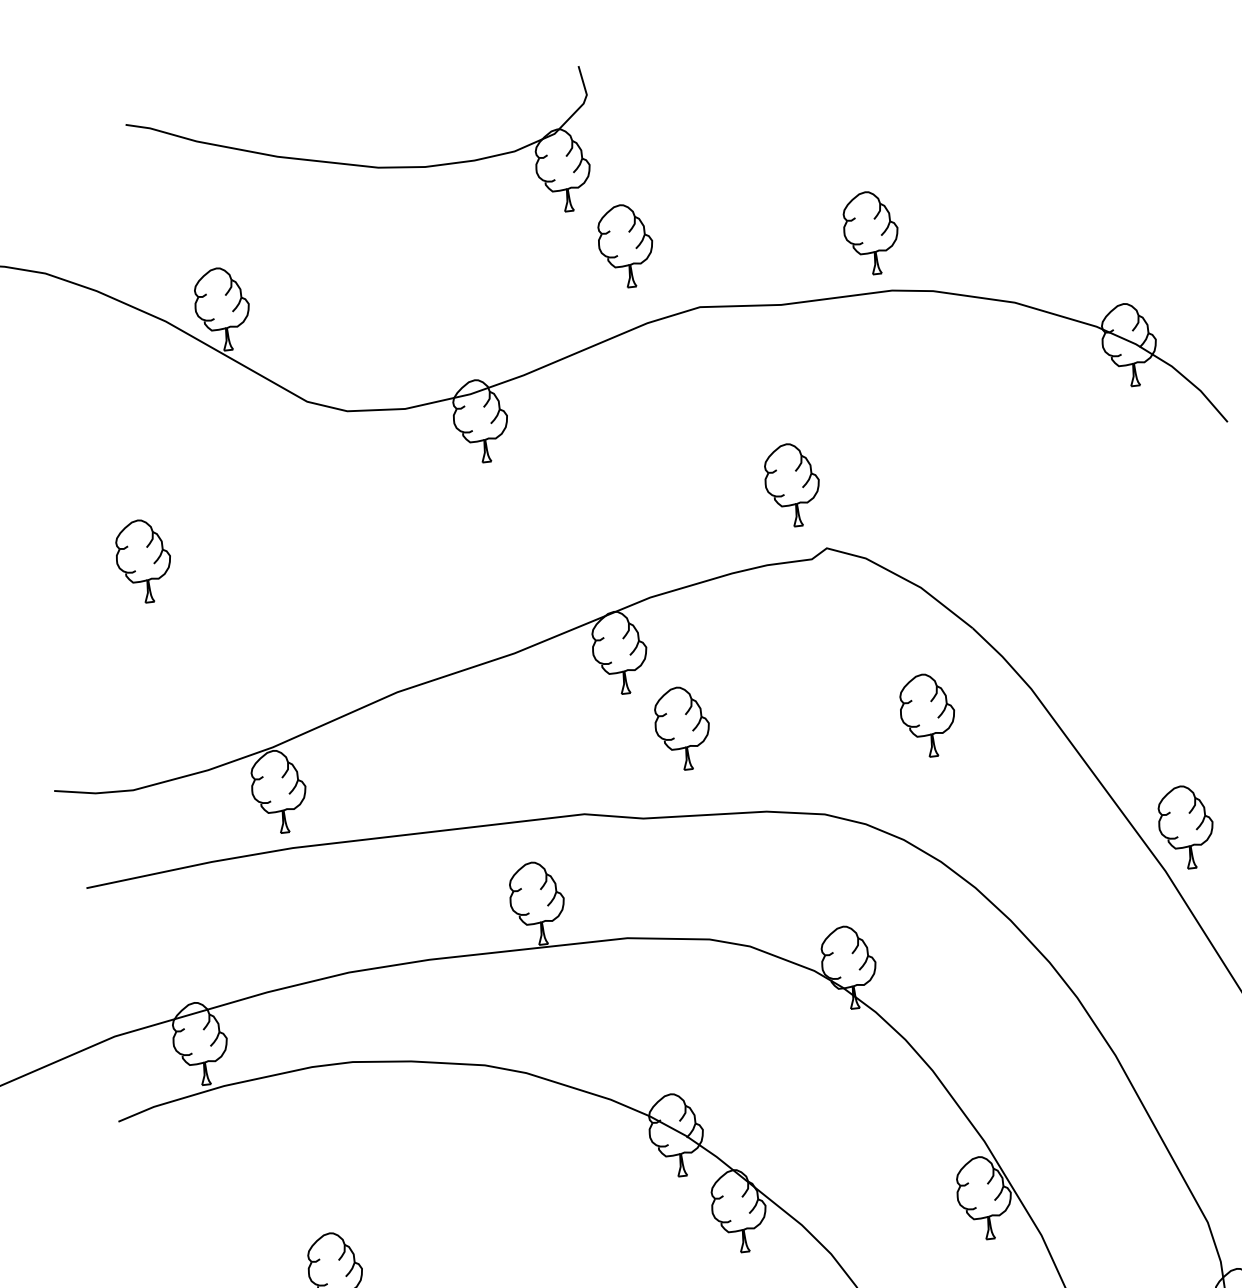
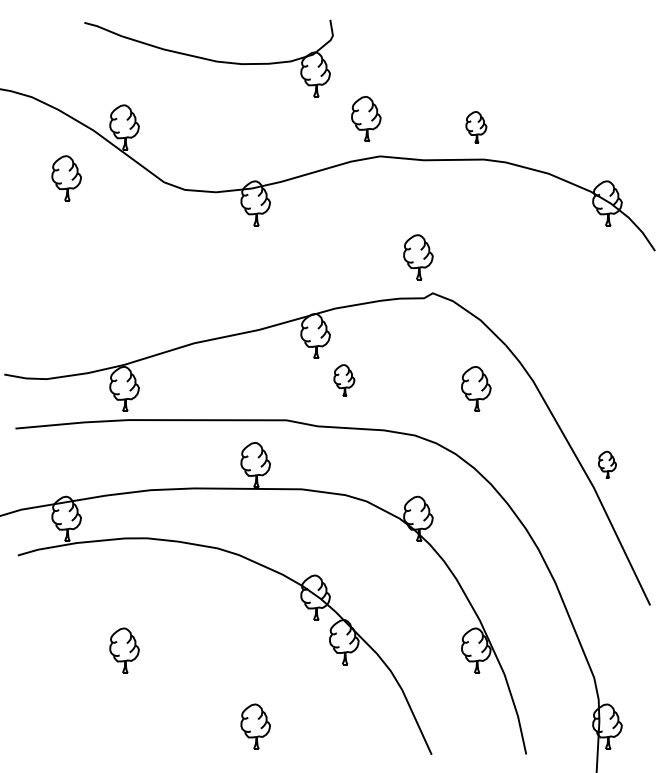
part: (871, 233) -> (476, 127), size x0.7
part: (626, 245) -> (366, 118), moved
part: (143, 561) -> (66, 178), moved
part: (682, 728) -> (344, 380), size x0.7
part: (1186, 826) -> (607, 464), size x0.6

